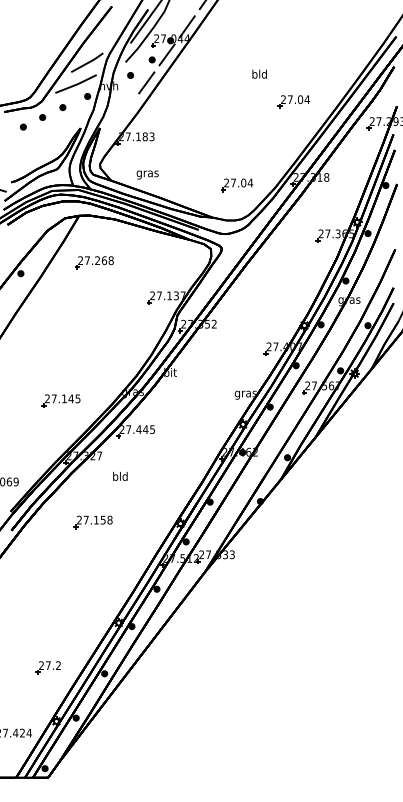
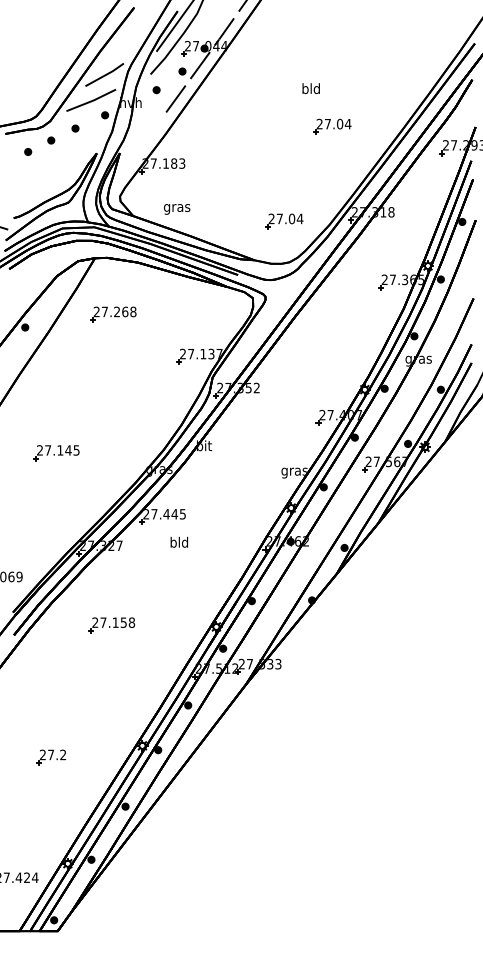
part: (294, 101) -> (332, 126), moved
part: (61, 401) -> (56, 453), moved
text: (120, 475) -> (179, 541), moved
part: (47, 667) -> (50, 757), moved

